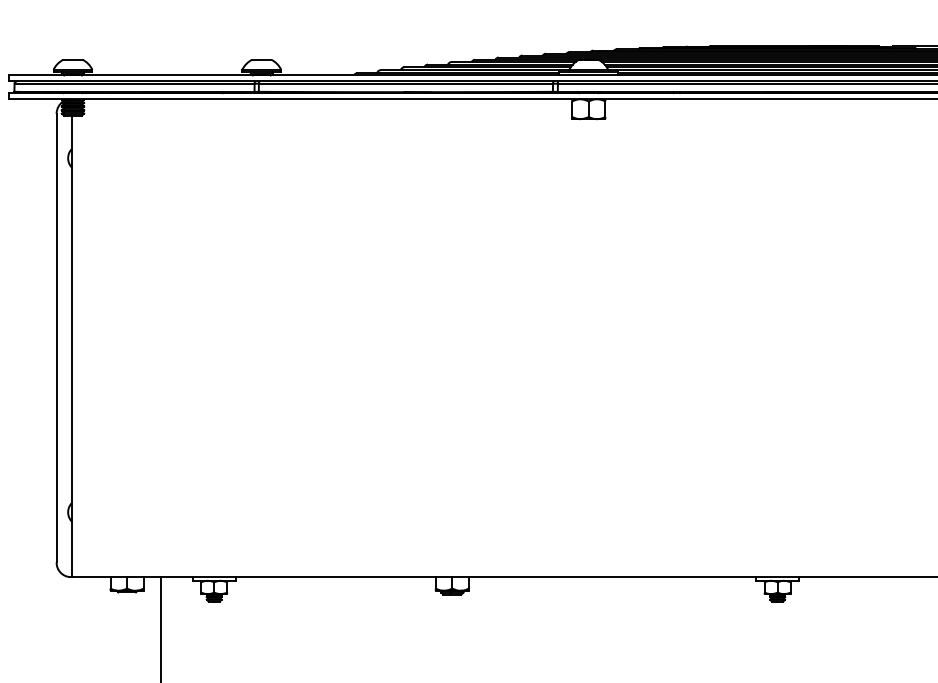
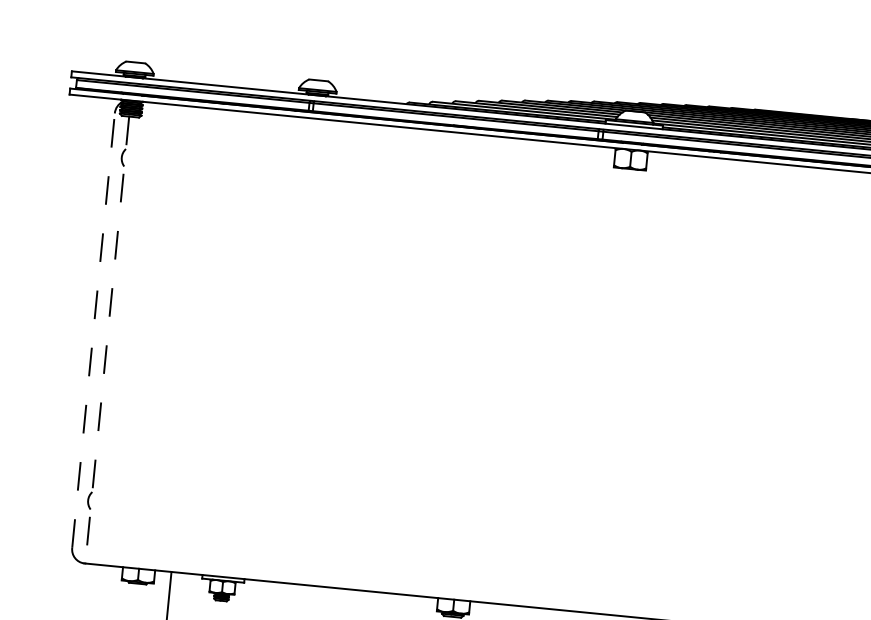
line: (56, 337) -> (93, 329), solid -> dashed
line: (71, 346) -> (107, 340), solid -> dashed

